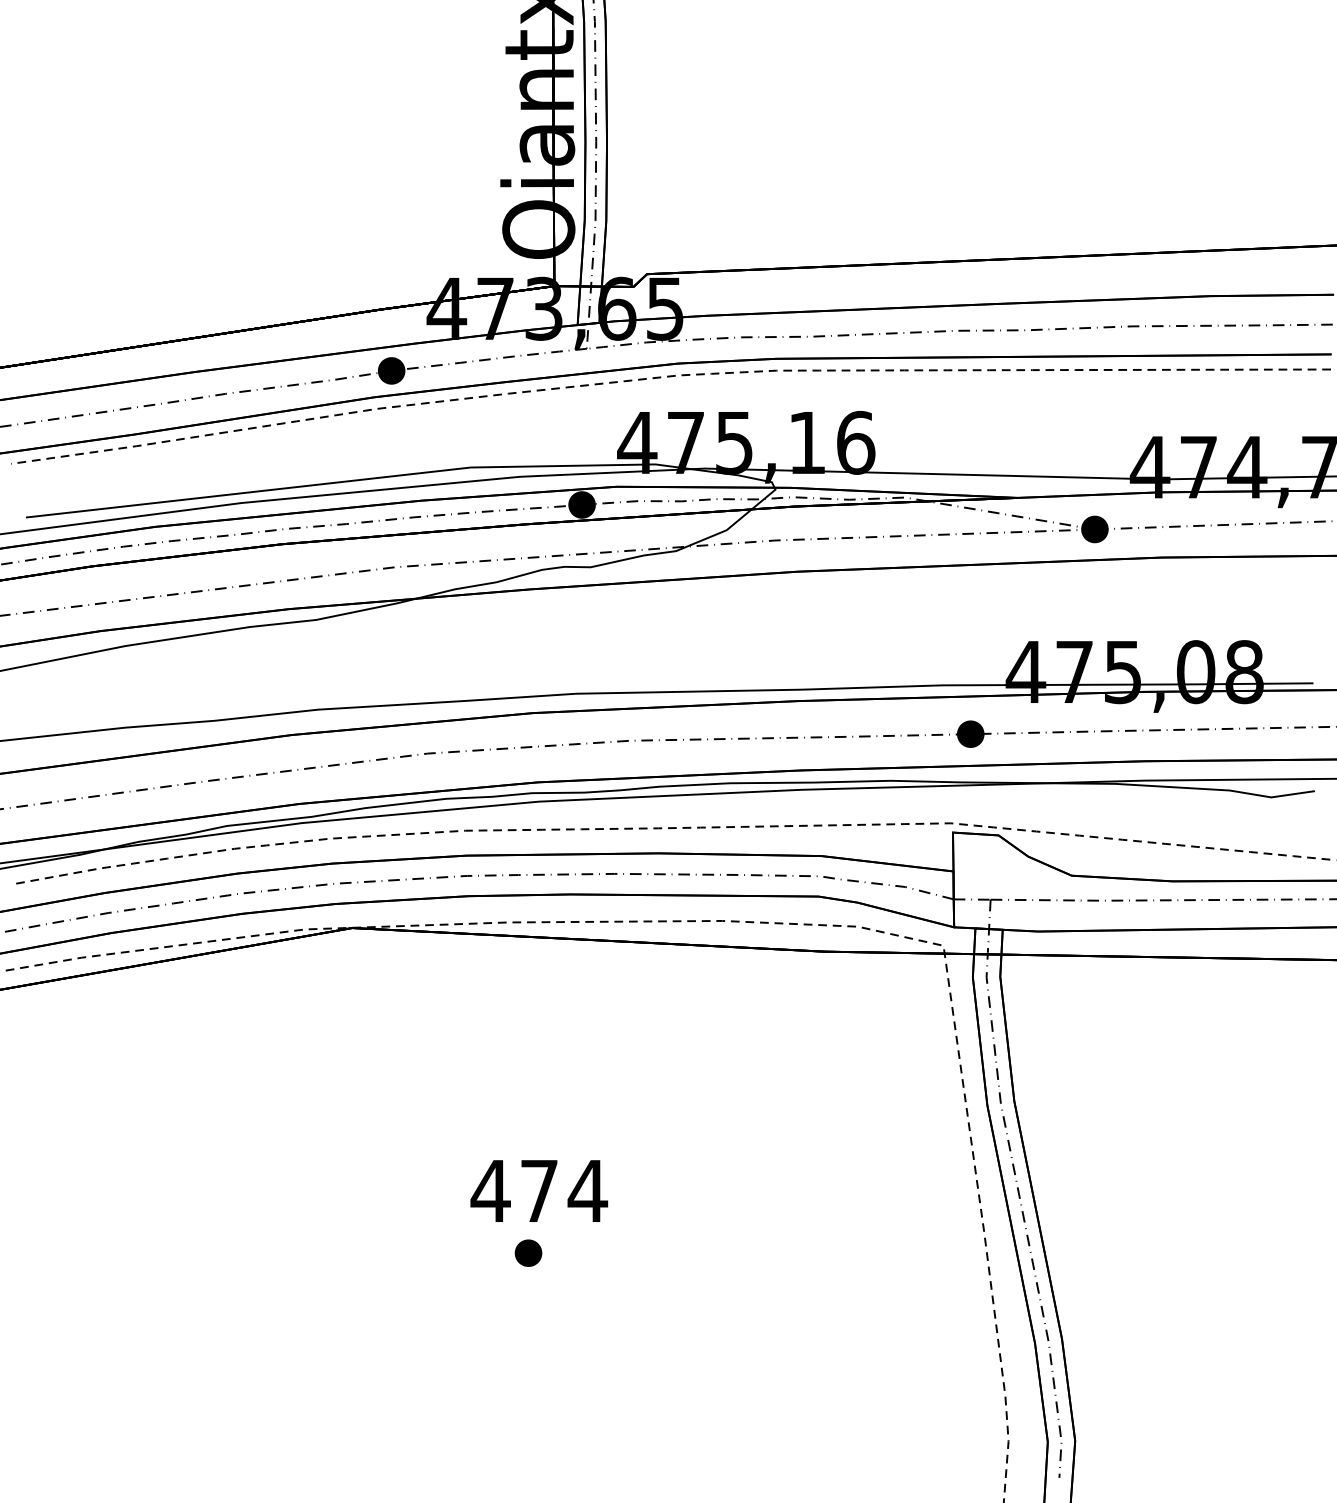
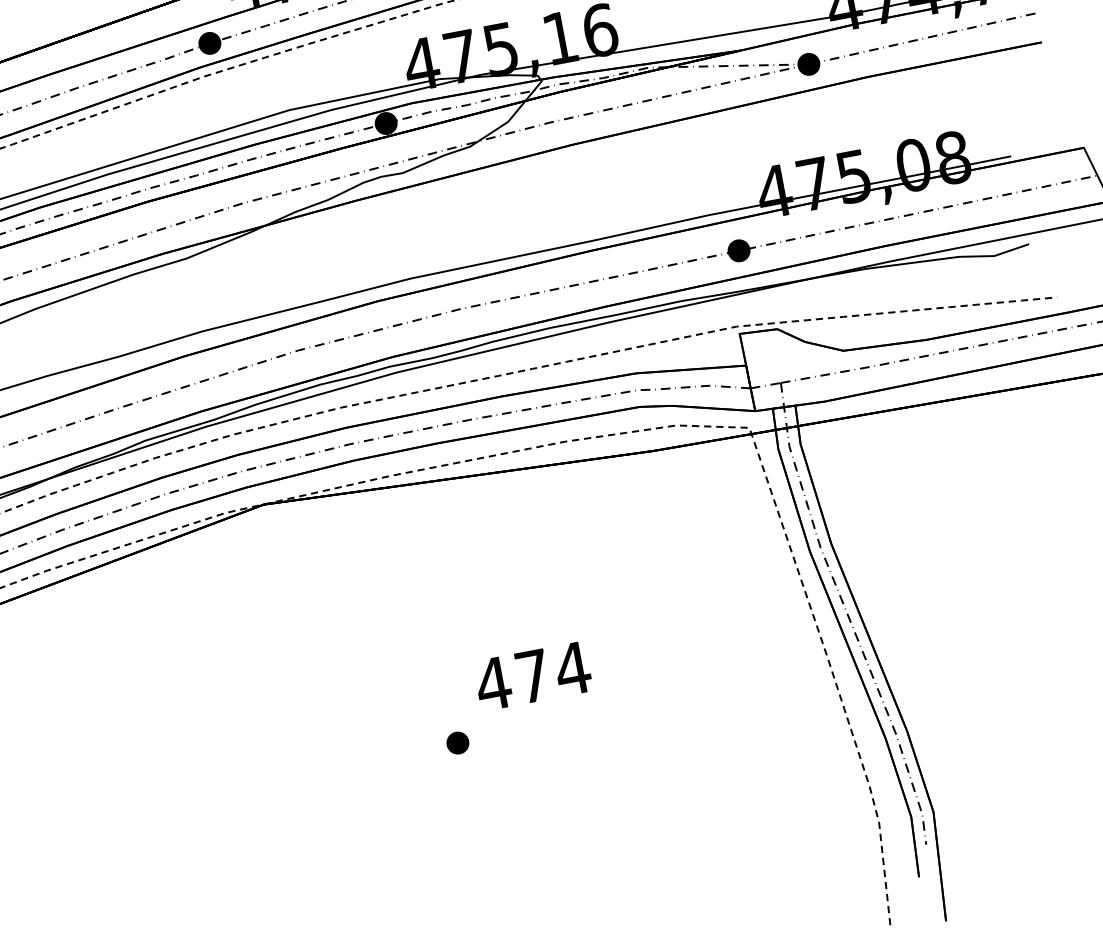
text: (539, 1190) -> (533, 675), moved

